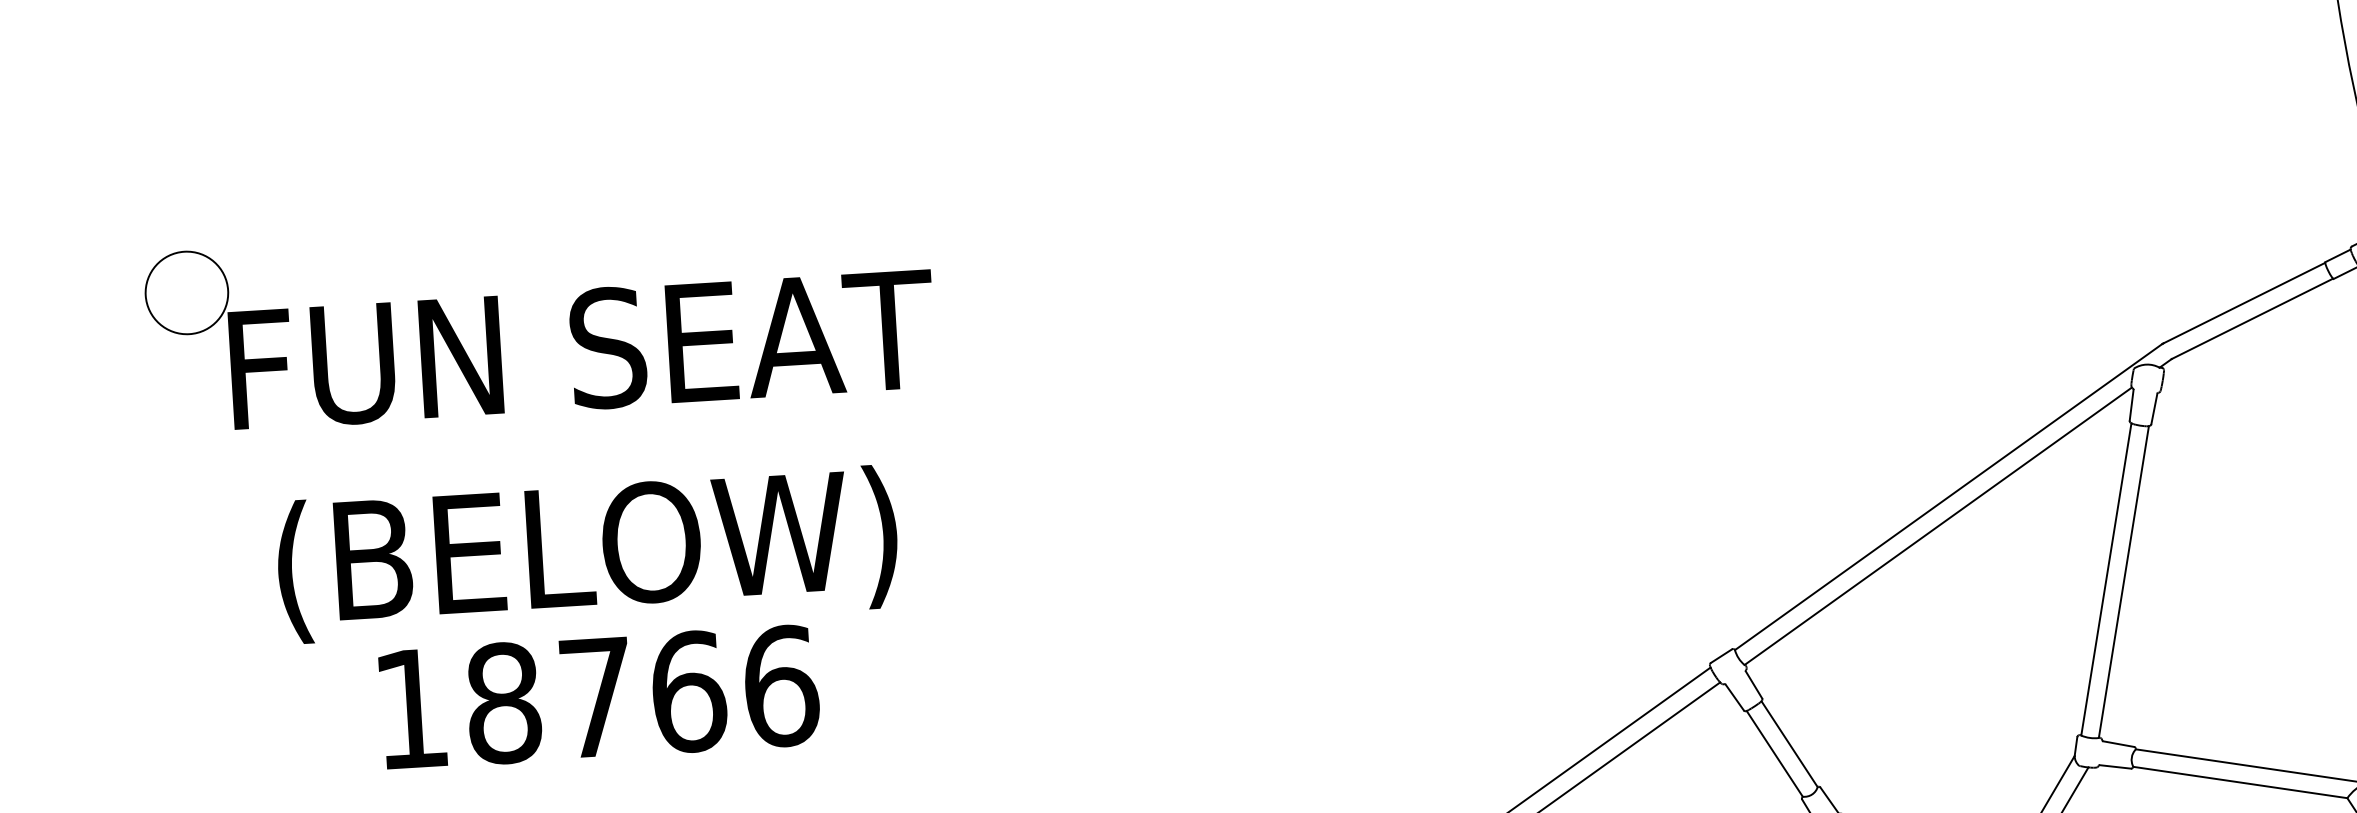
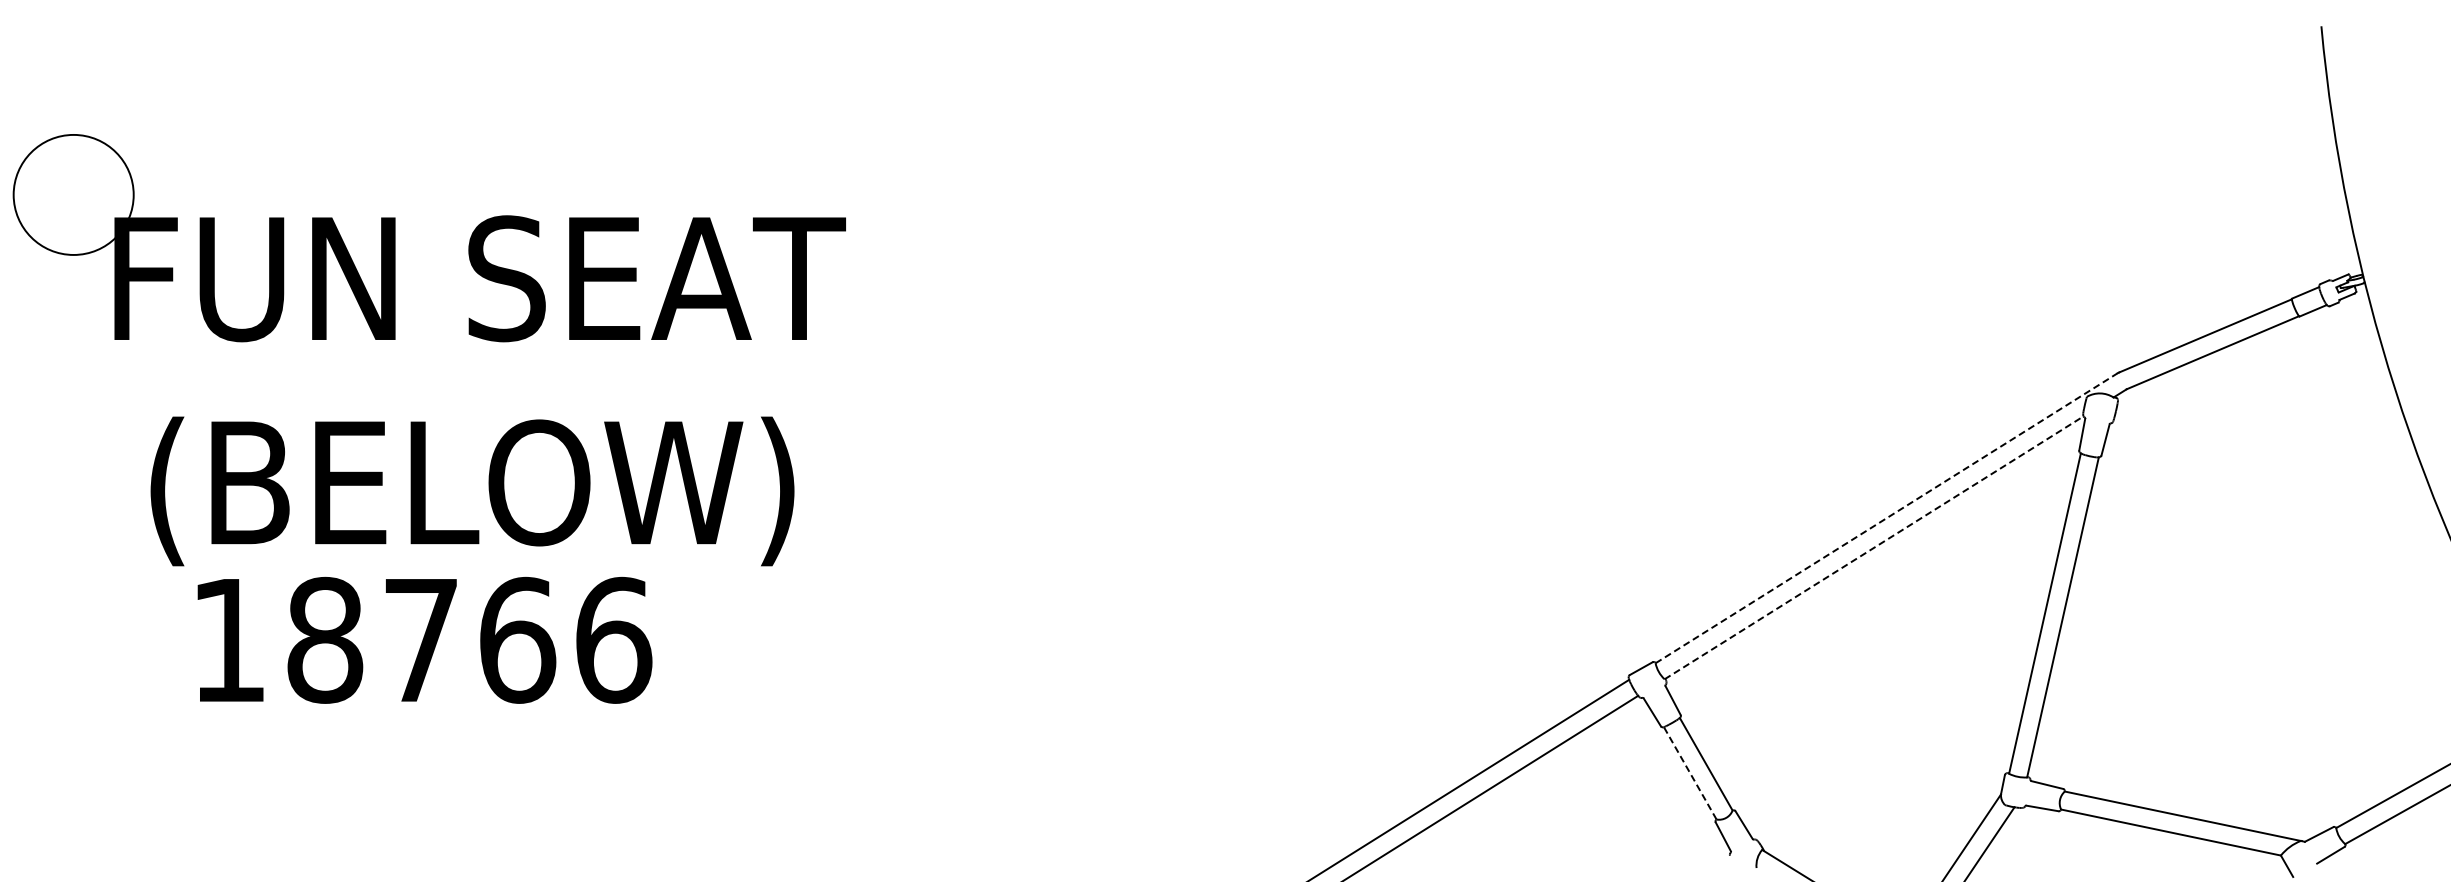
circle: (186, 292) -> (73, 194), size x1.4
line: (1948, 497) -> (1886, 518), solid -> dashed
line: (1938, 525) -> (1874, 547), solid -> dashed
text: (599, 696) -> (424, 639), moved
line: (1774, 753) -> (1690, 772), solid -> dashed

